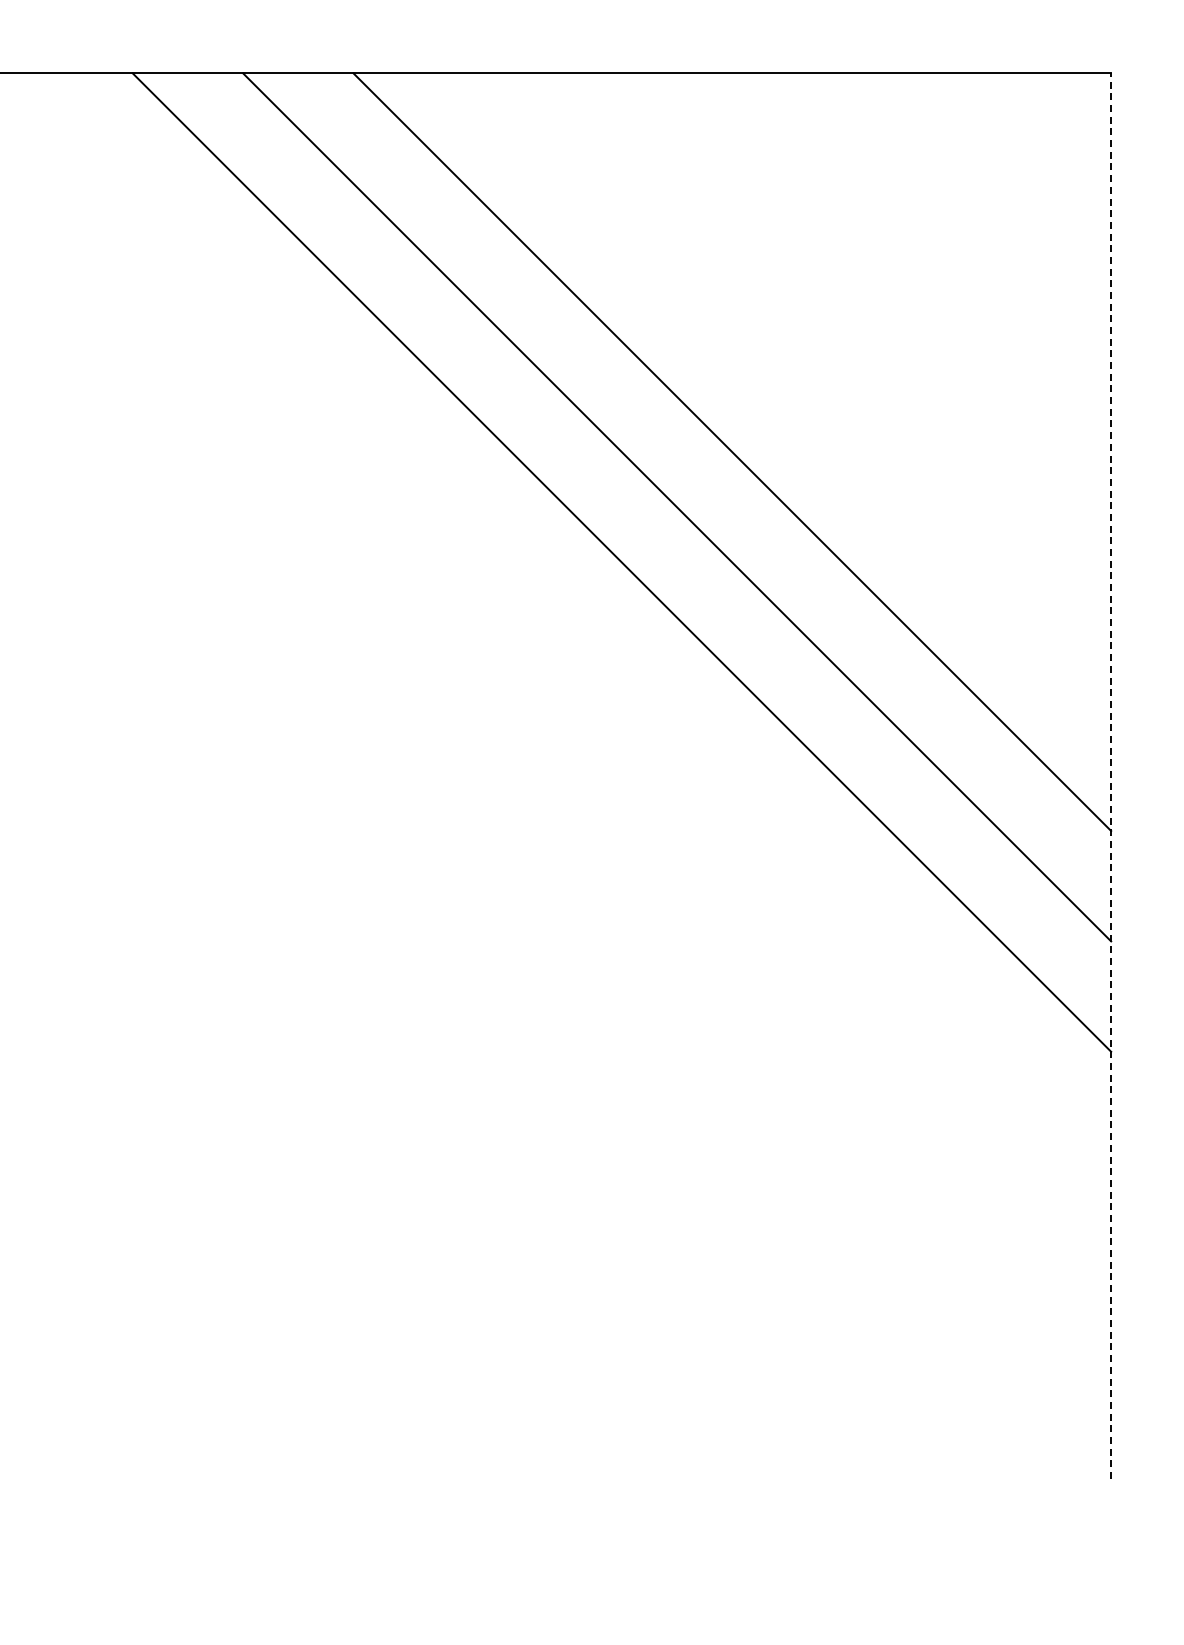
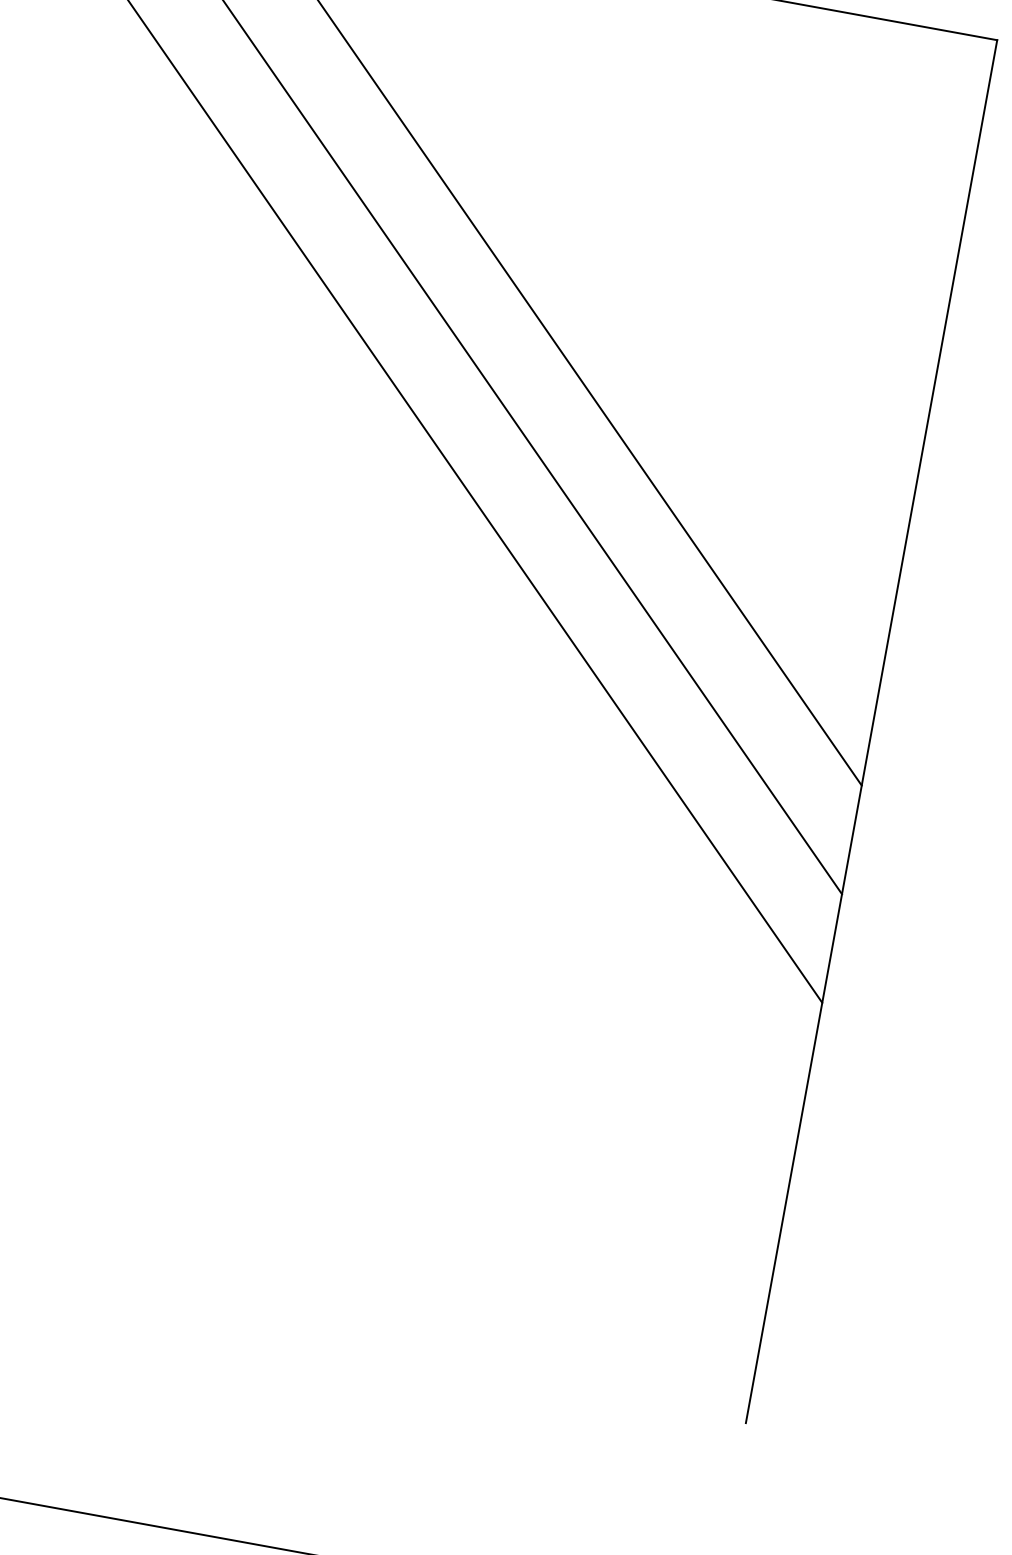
line: (1111, 776) -> (871, 731), dashed -> solid

